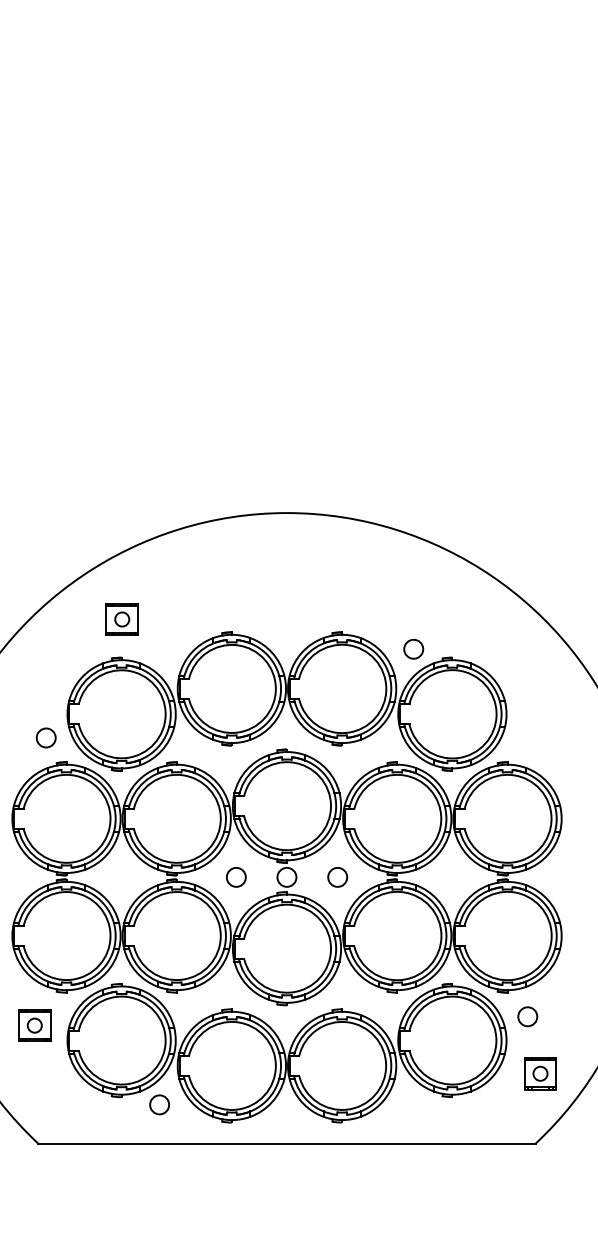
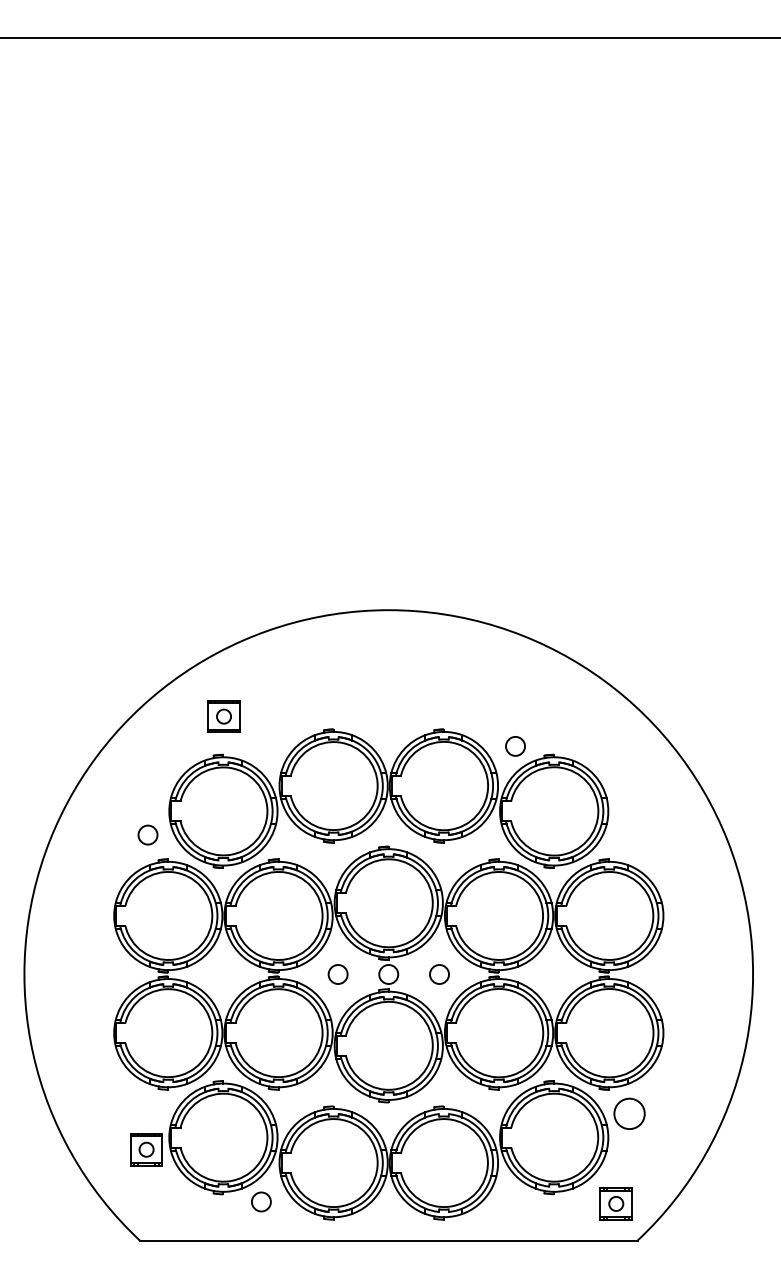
circle: (527, 1016) -> (629, 1113), size x1.6
part: (34, 1025) -> (146, 1149), moved
part: (539, 1073) -> (615, 1203), moved

